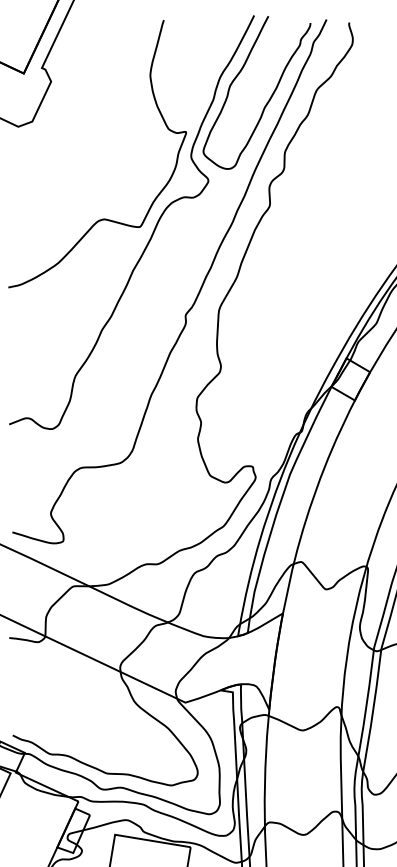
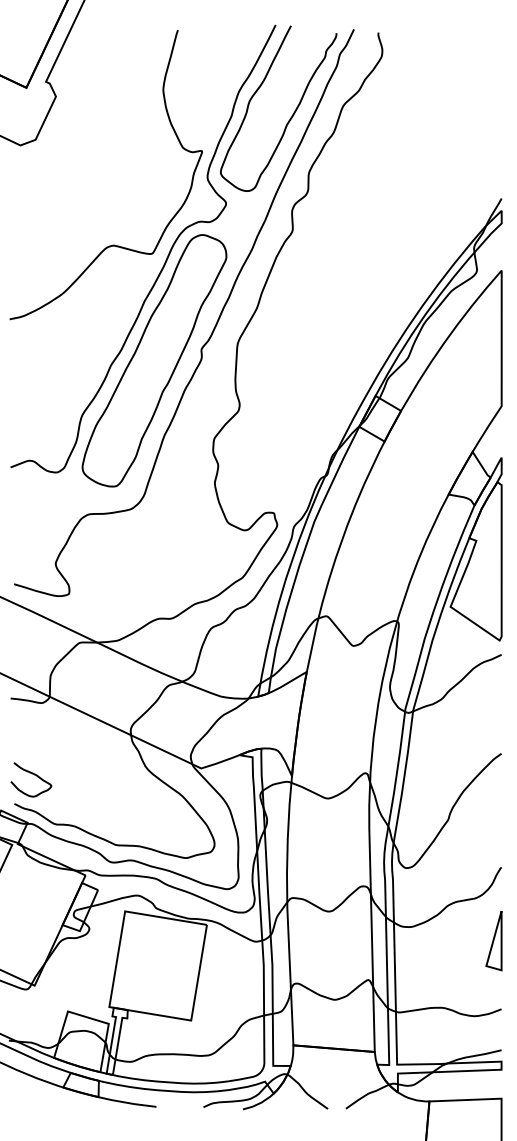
part: (142, 325) -> (154, 360), added
curve: (31, 709) -> (34, 775), added

